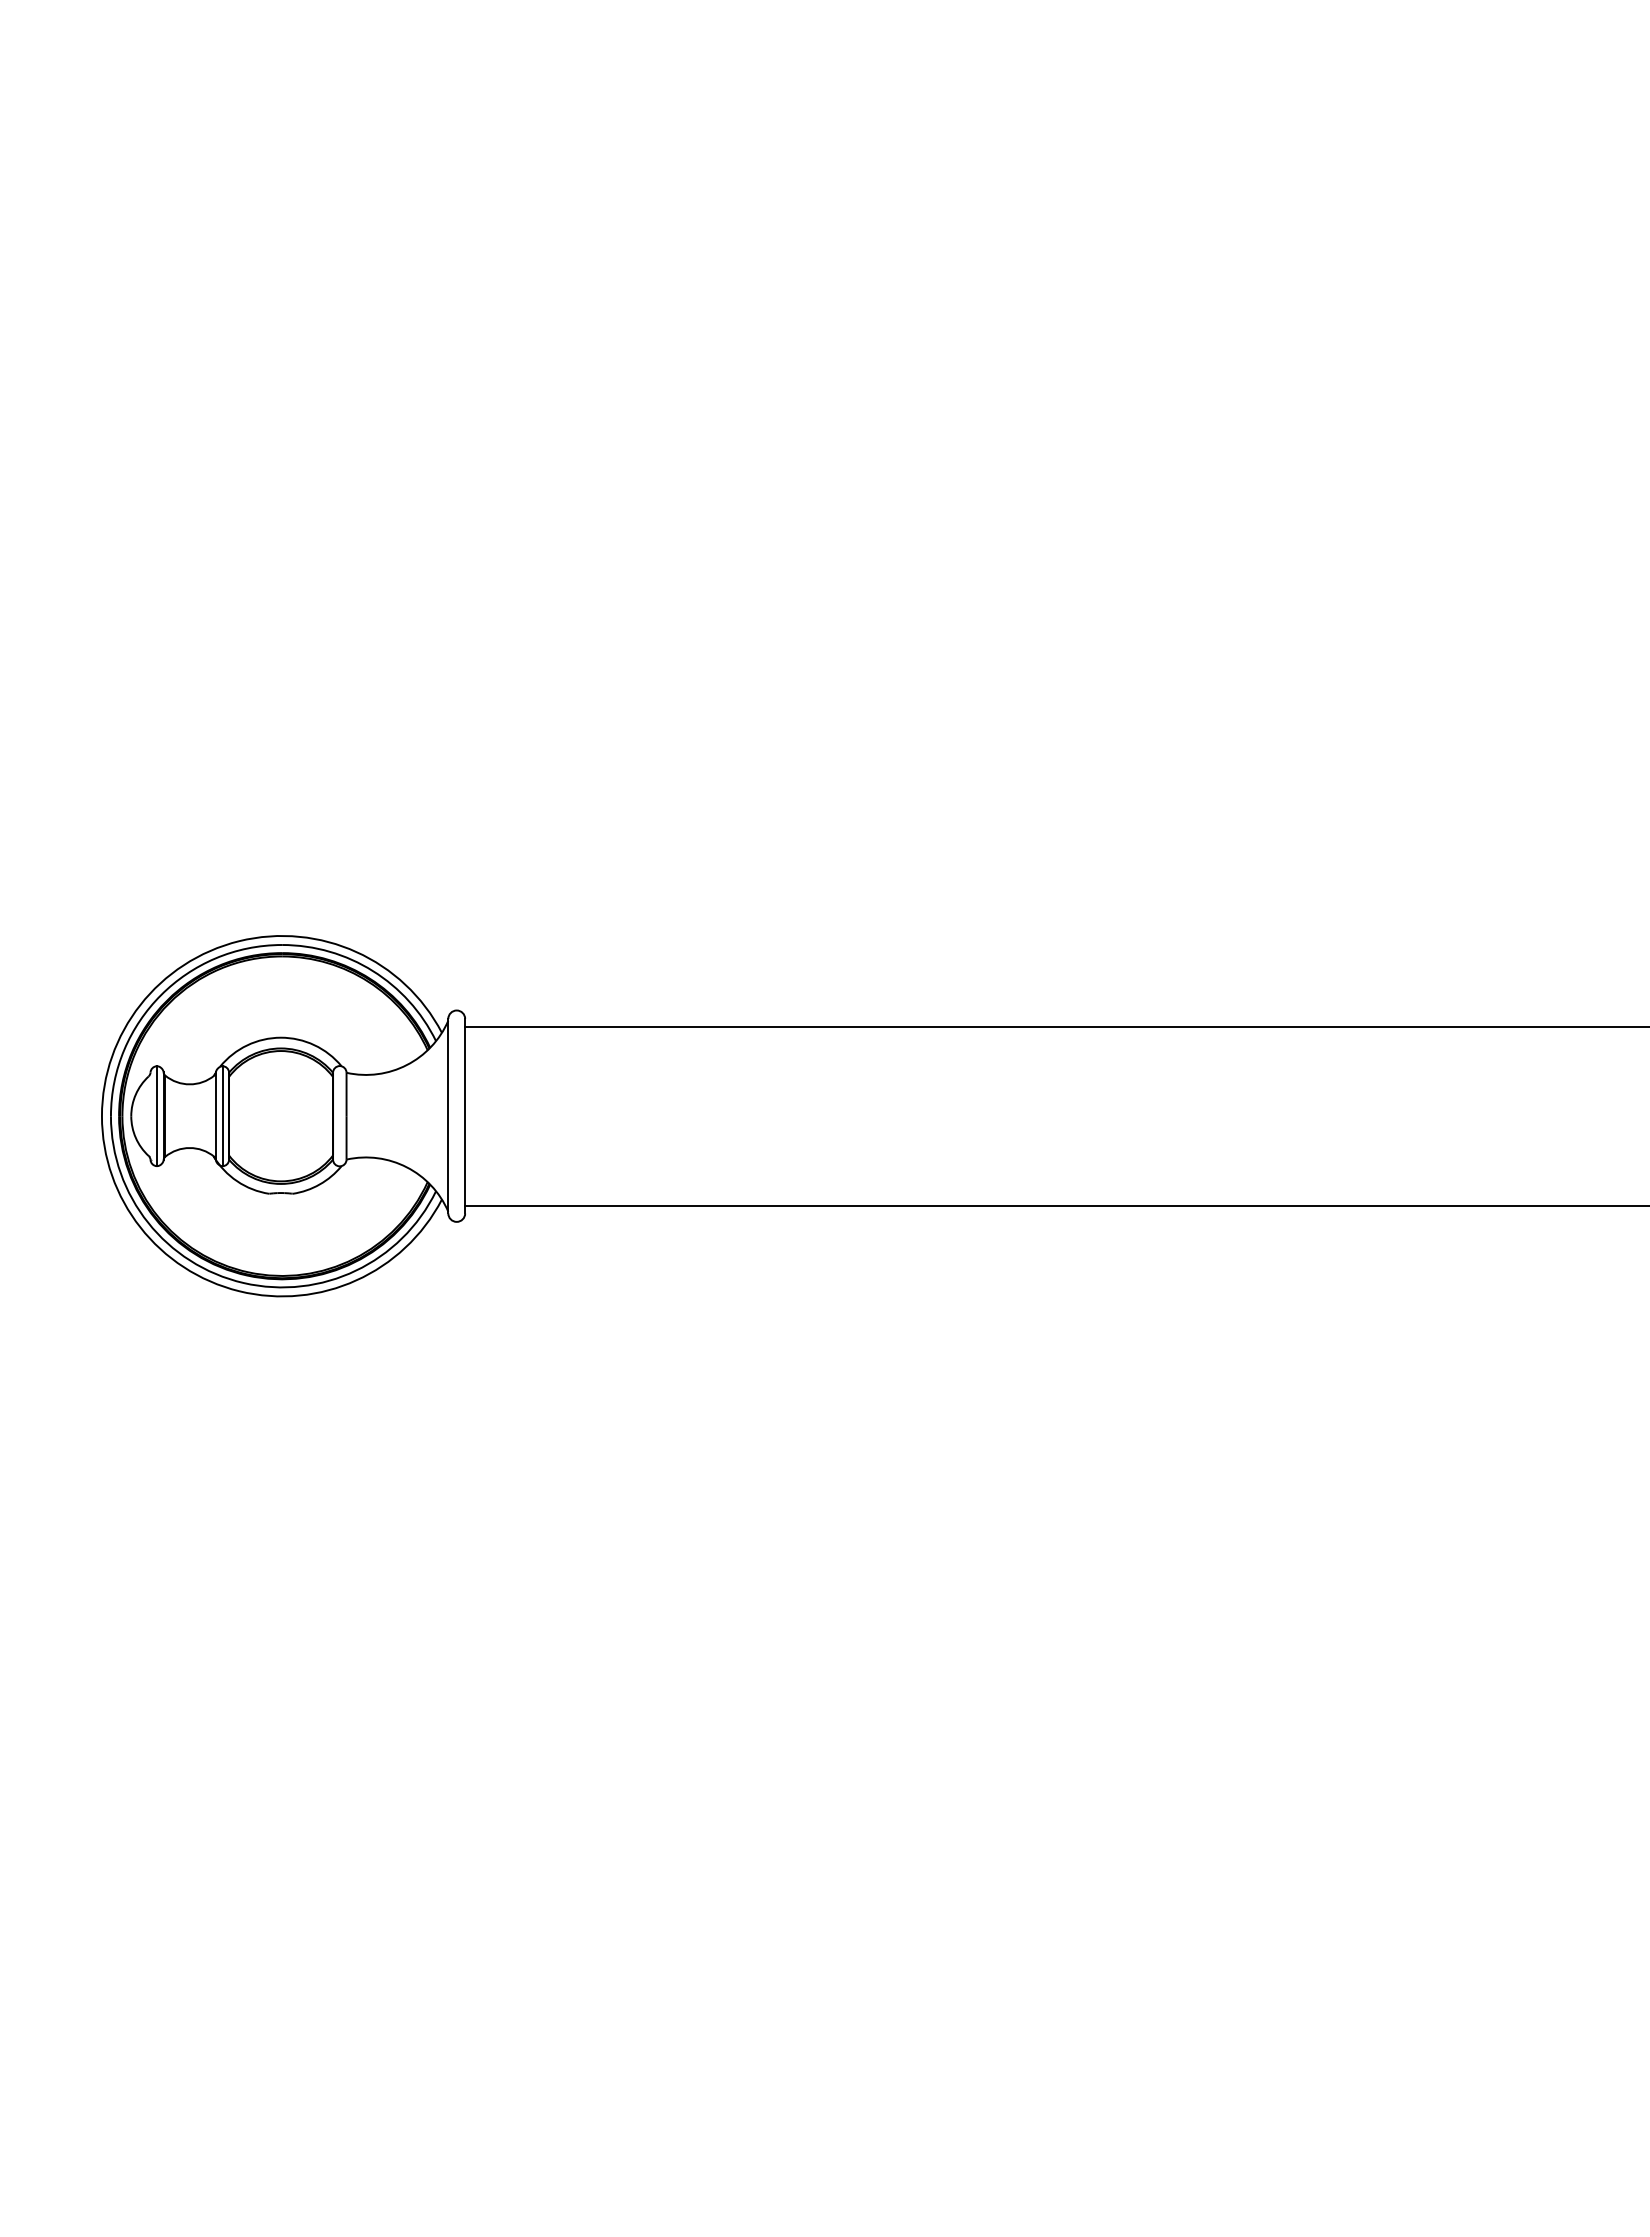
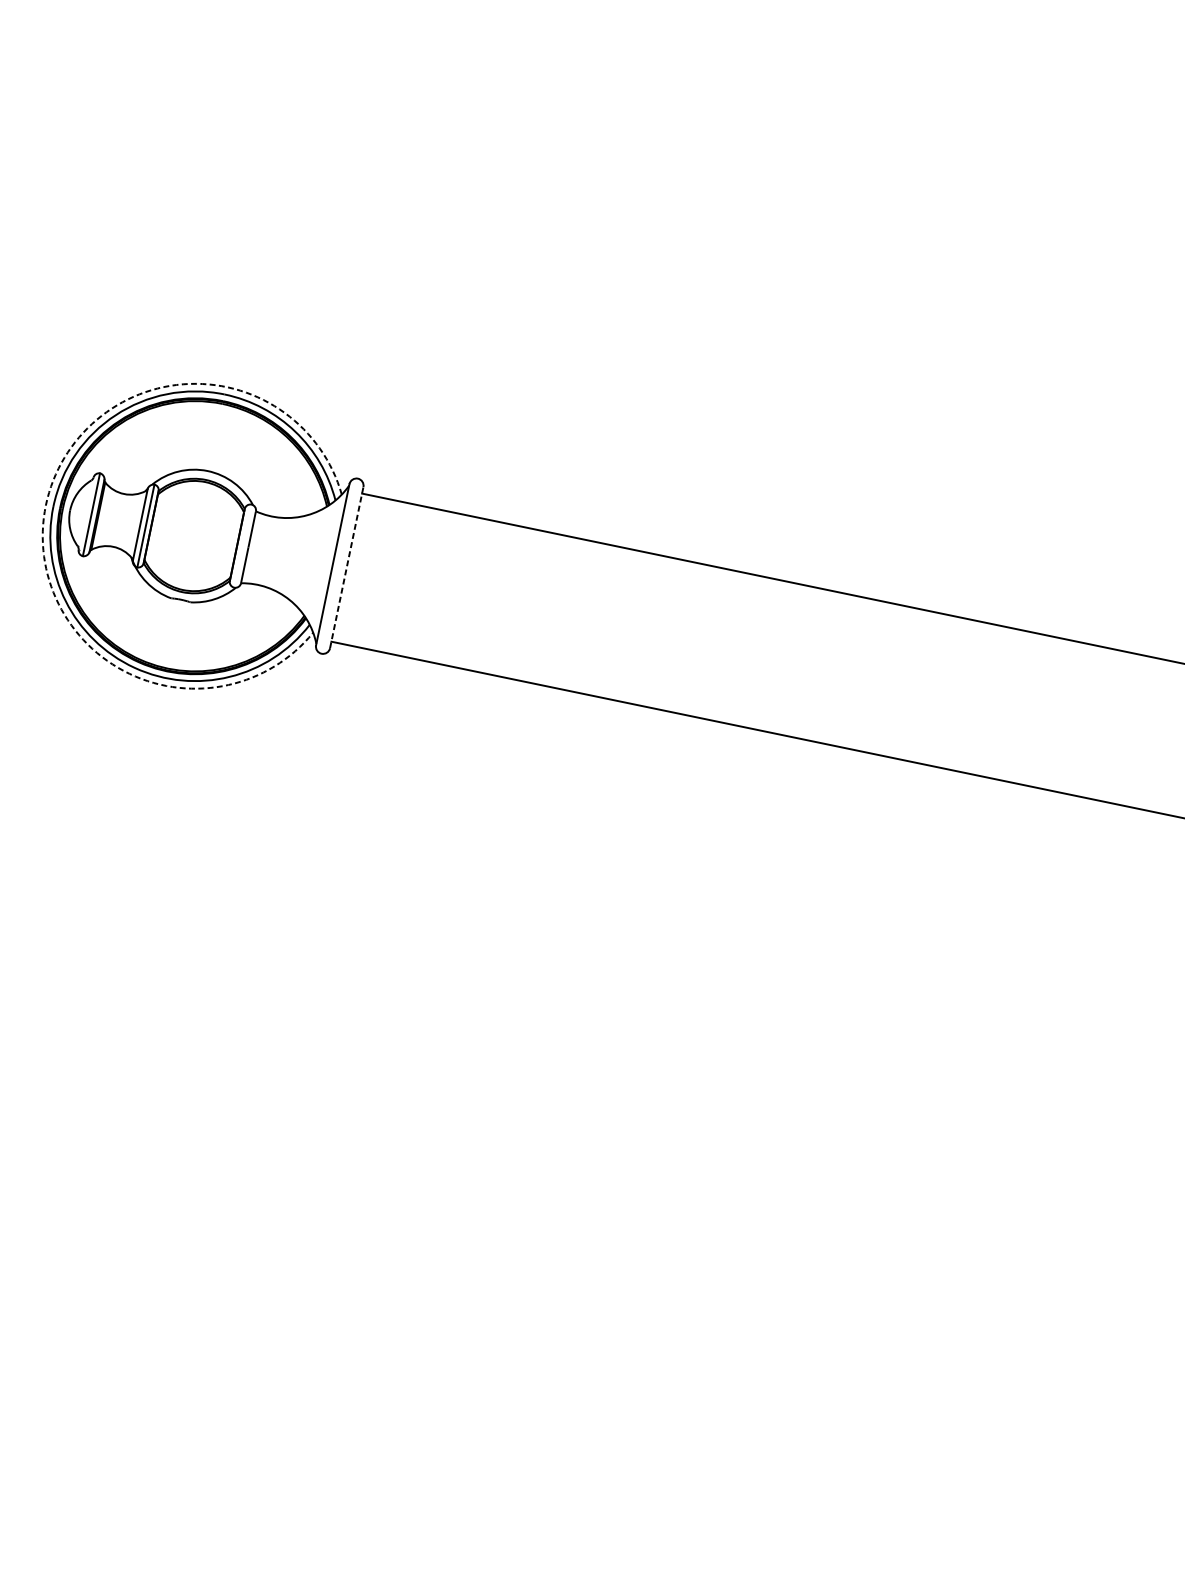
line: (465, 1115) -> (347, 567), solid -> dashed
arc: (101, 1116) -> (45, 505), solid -> dashed

